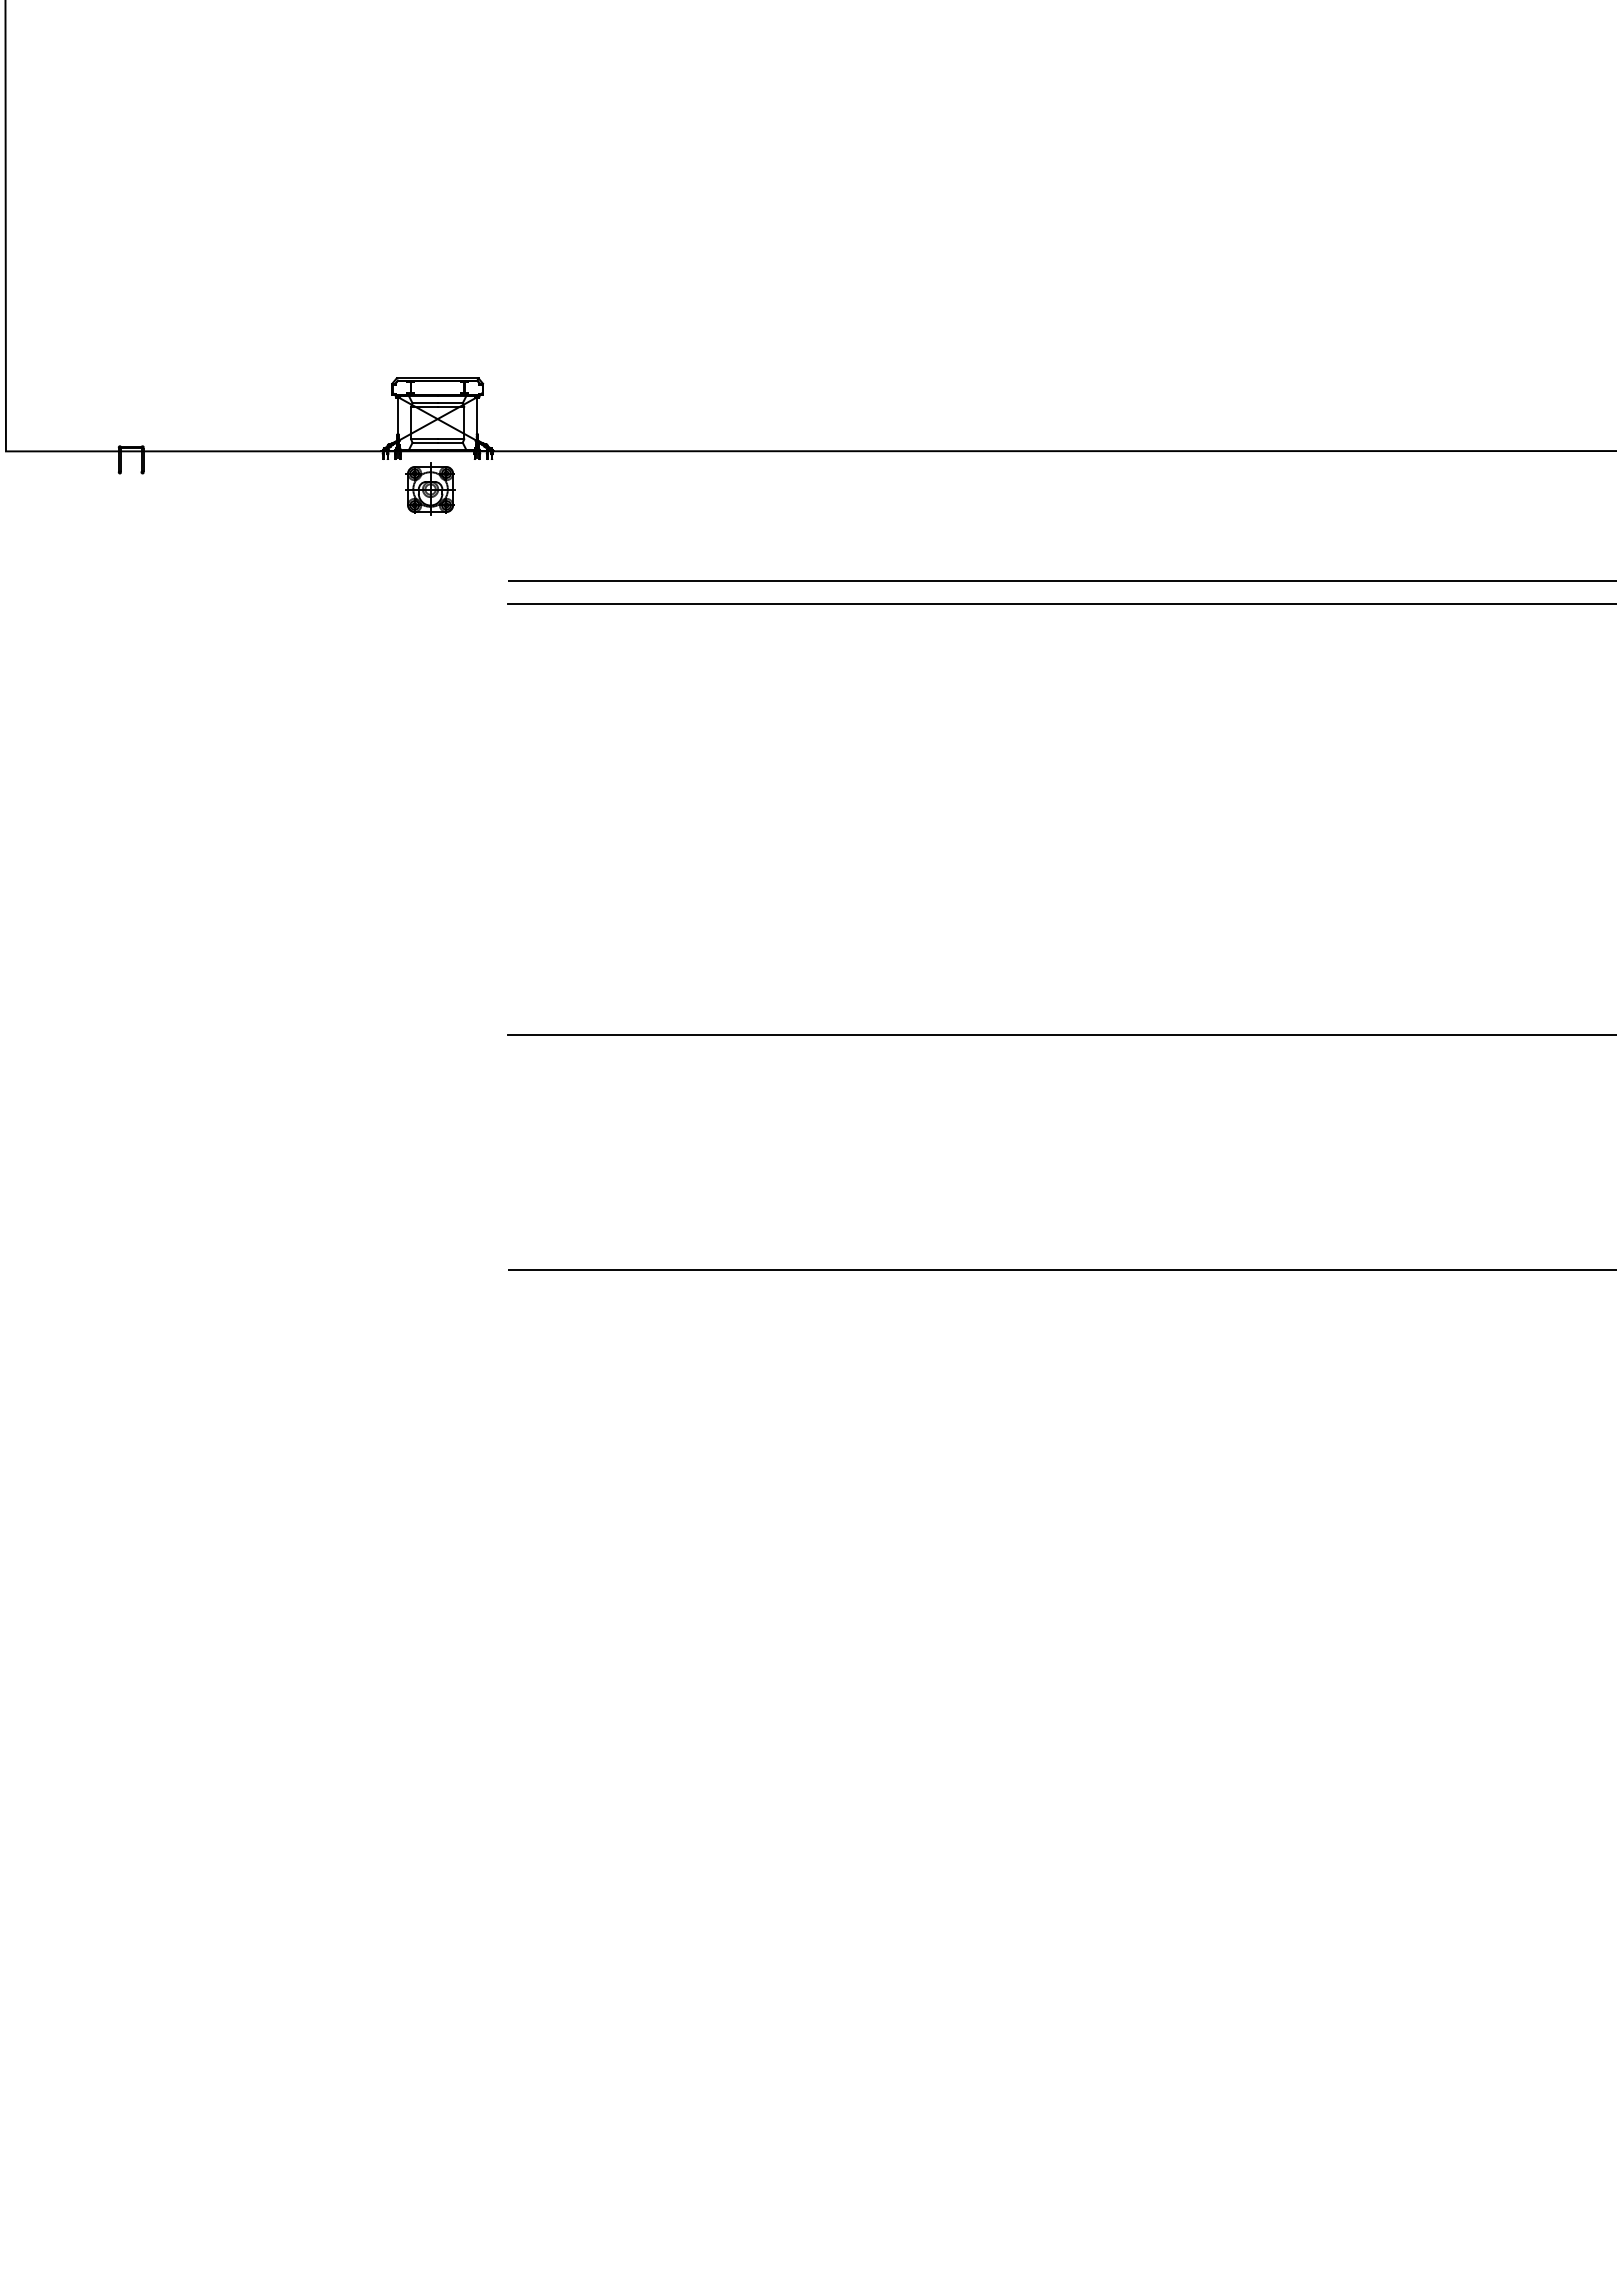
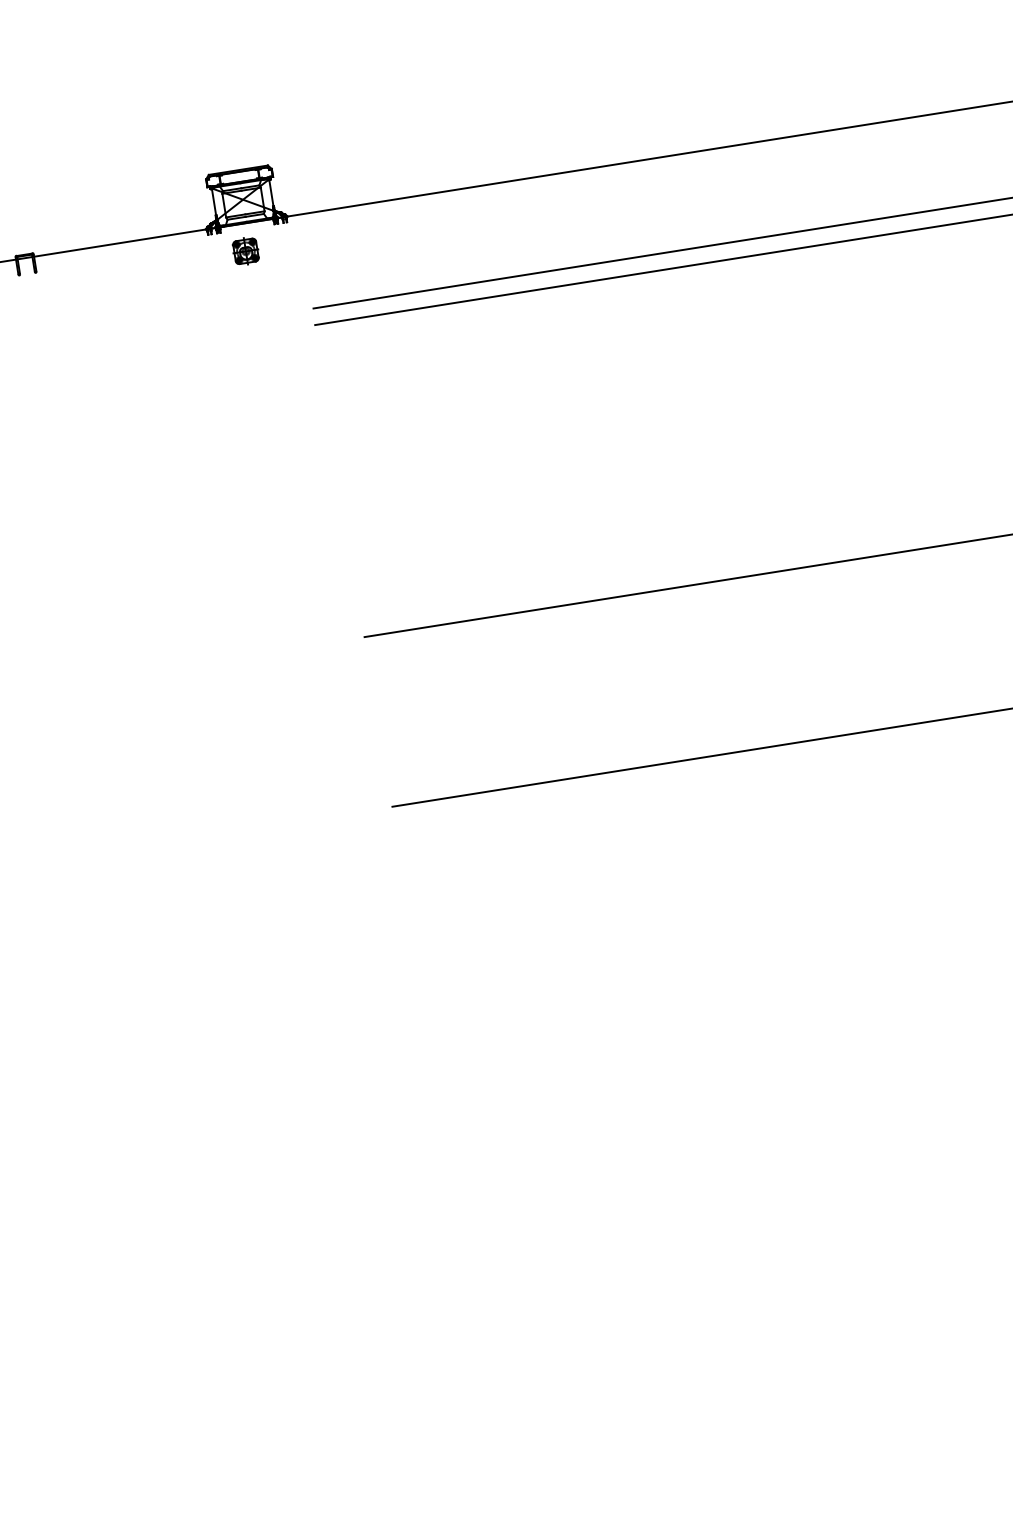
part: (430, 488) -> (245, 250), size x0.7

